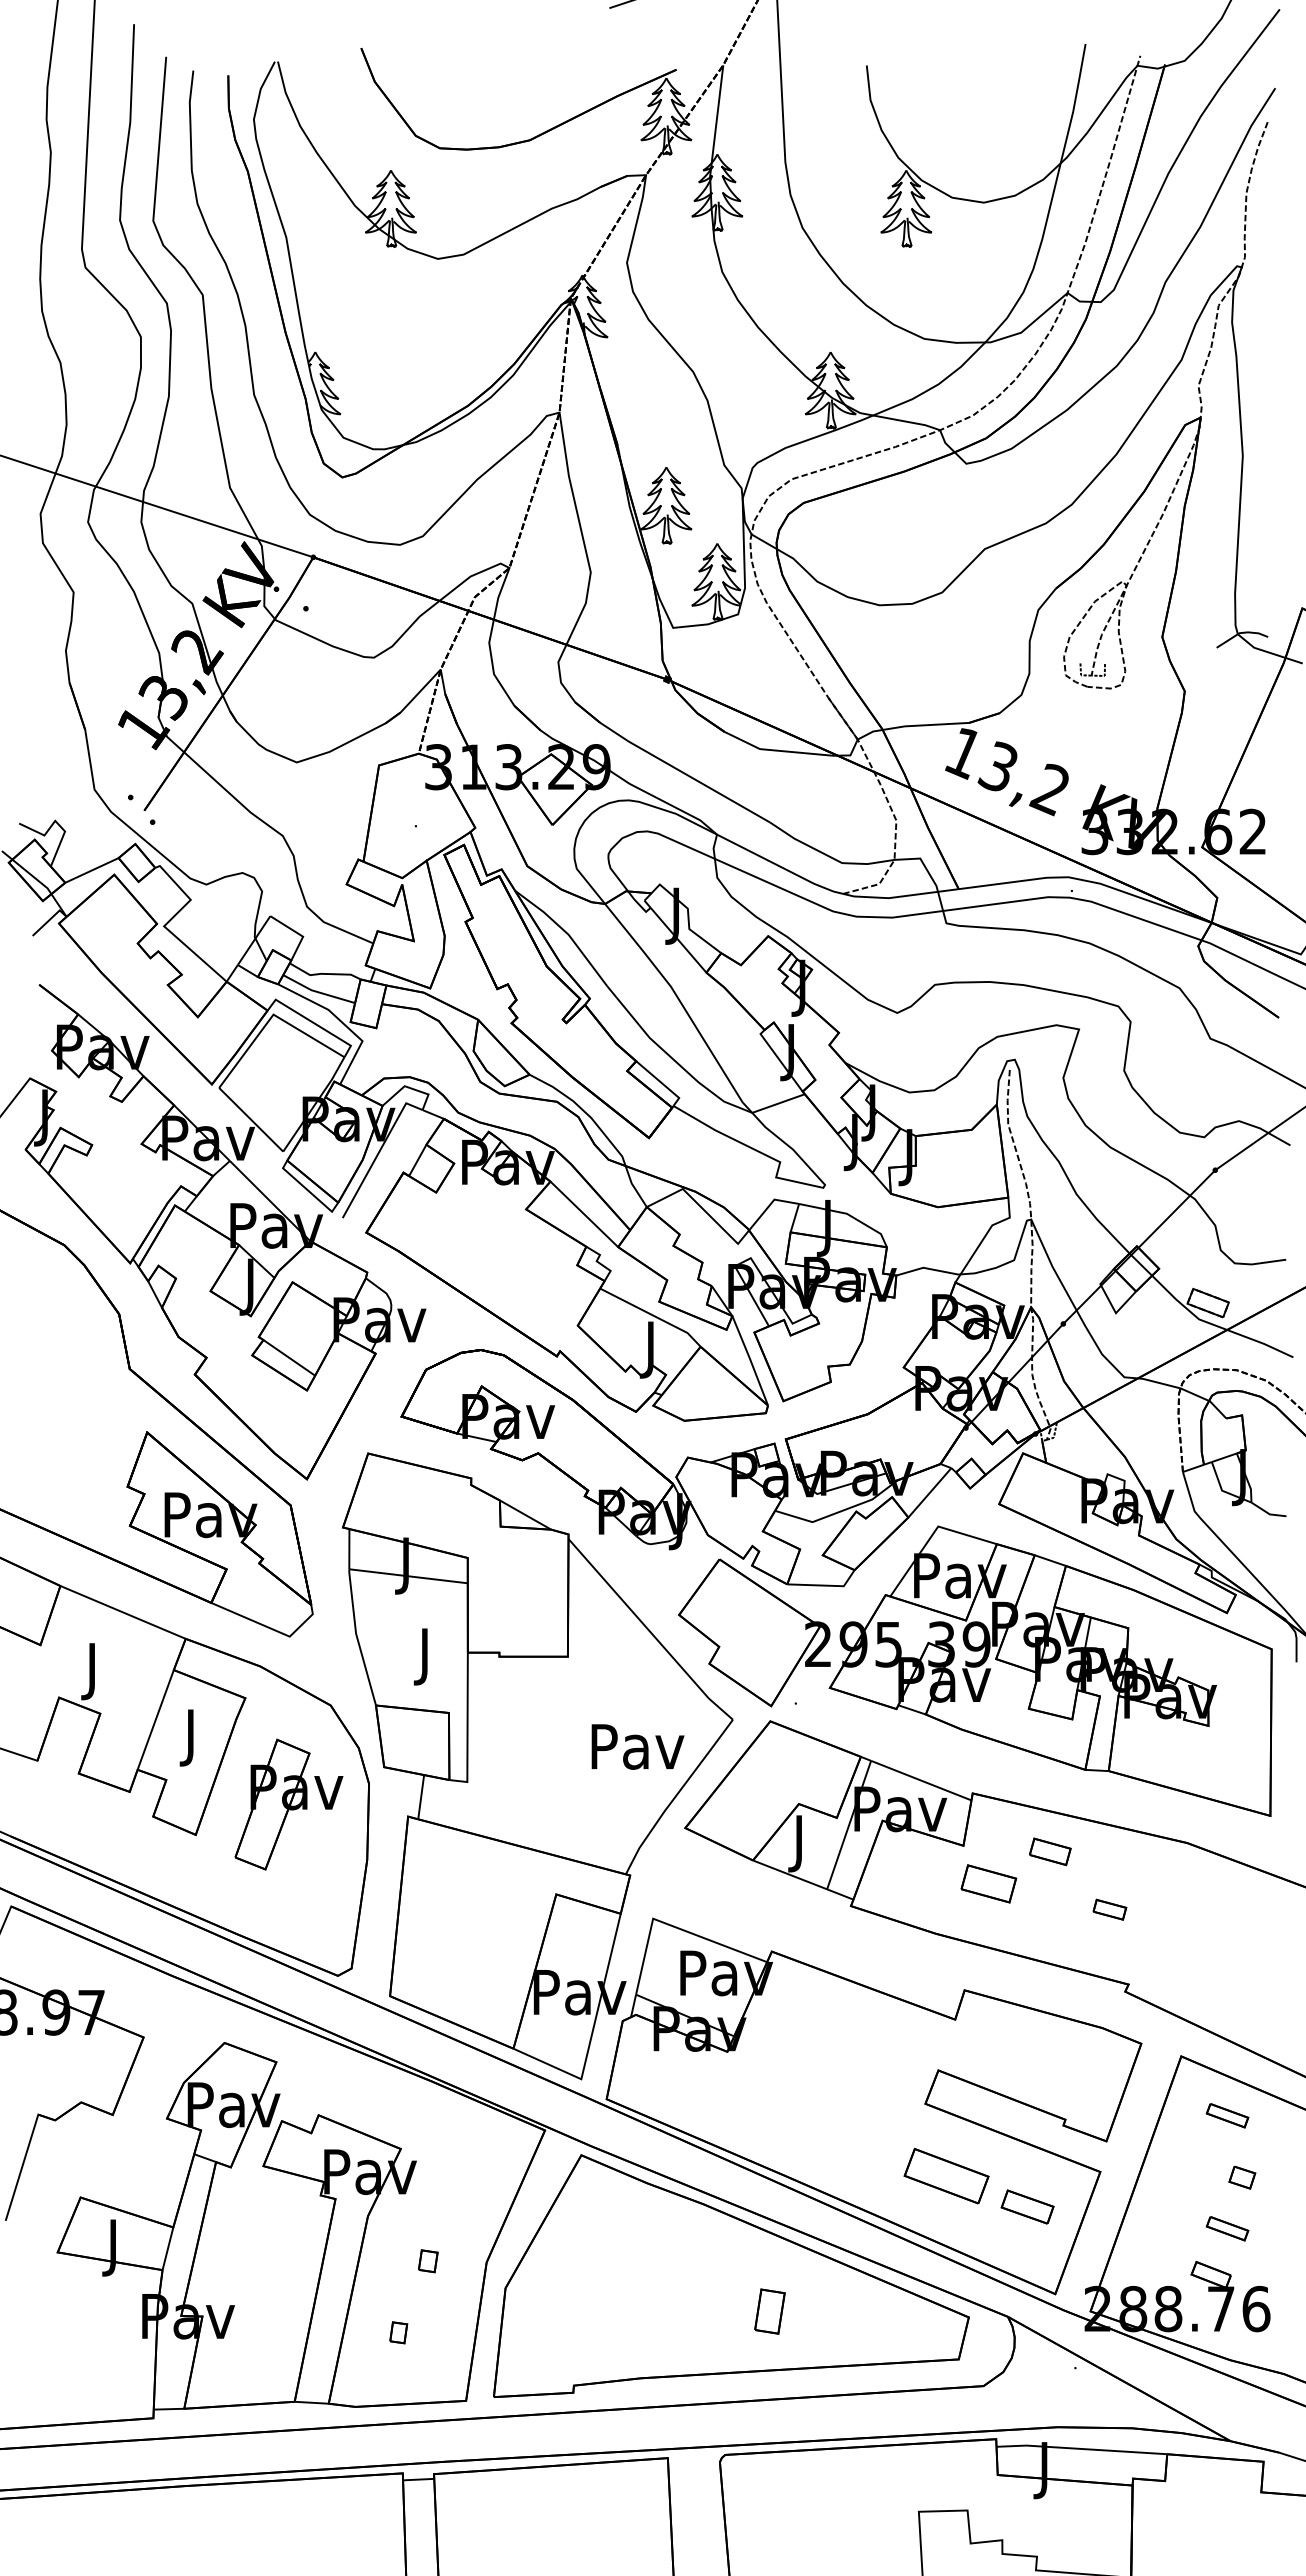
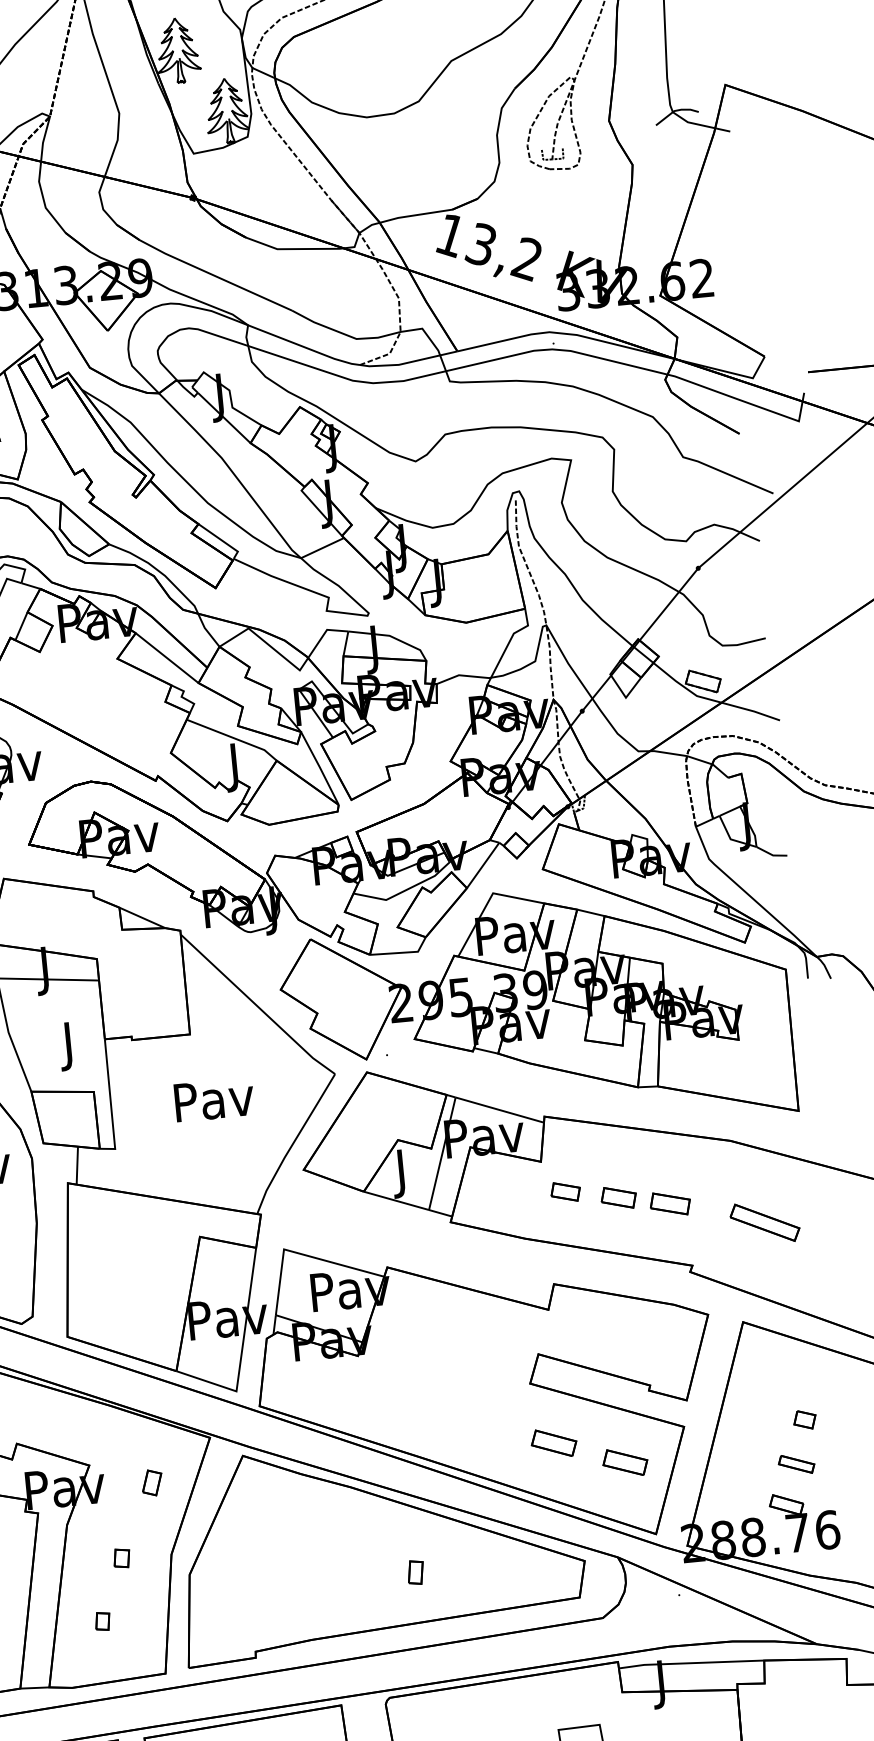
text: (637, 1746) -> (214, 1099), moved
part: (1050, 1851) -> (618, 1197), moved
part: (988, 1883) -> (565, 1191), size x0.62
part: (1109, 1909) -> (670, 1203), size x1.43
part: (1217, 1942) -> (764, 1222), added
part: (1227, 2115) -> (787, 1368), removed
part: (472, 2176) -> (152, 1482), added
part: (946, 2176) -> (554, 1443), size x0.62
part: (770, 2311) -> (416, 1572), size x0.62

